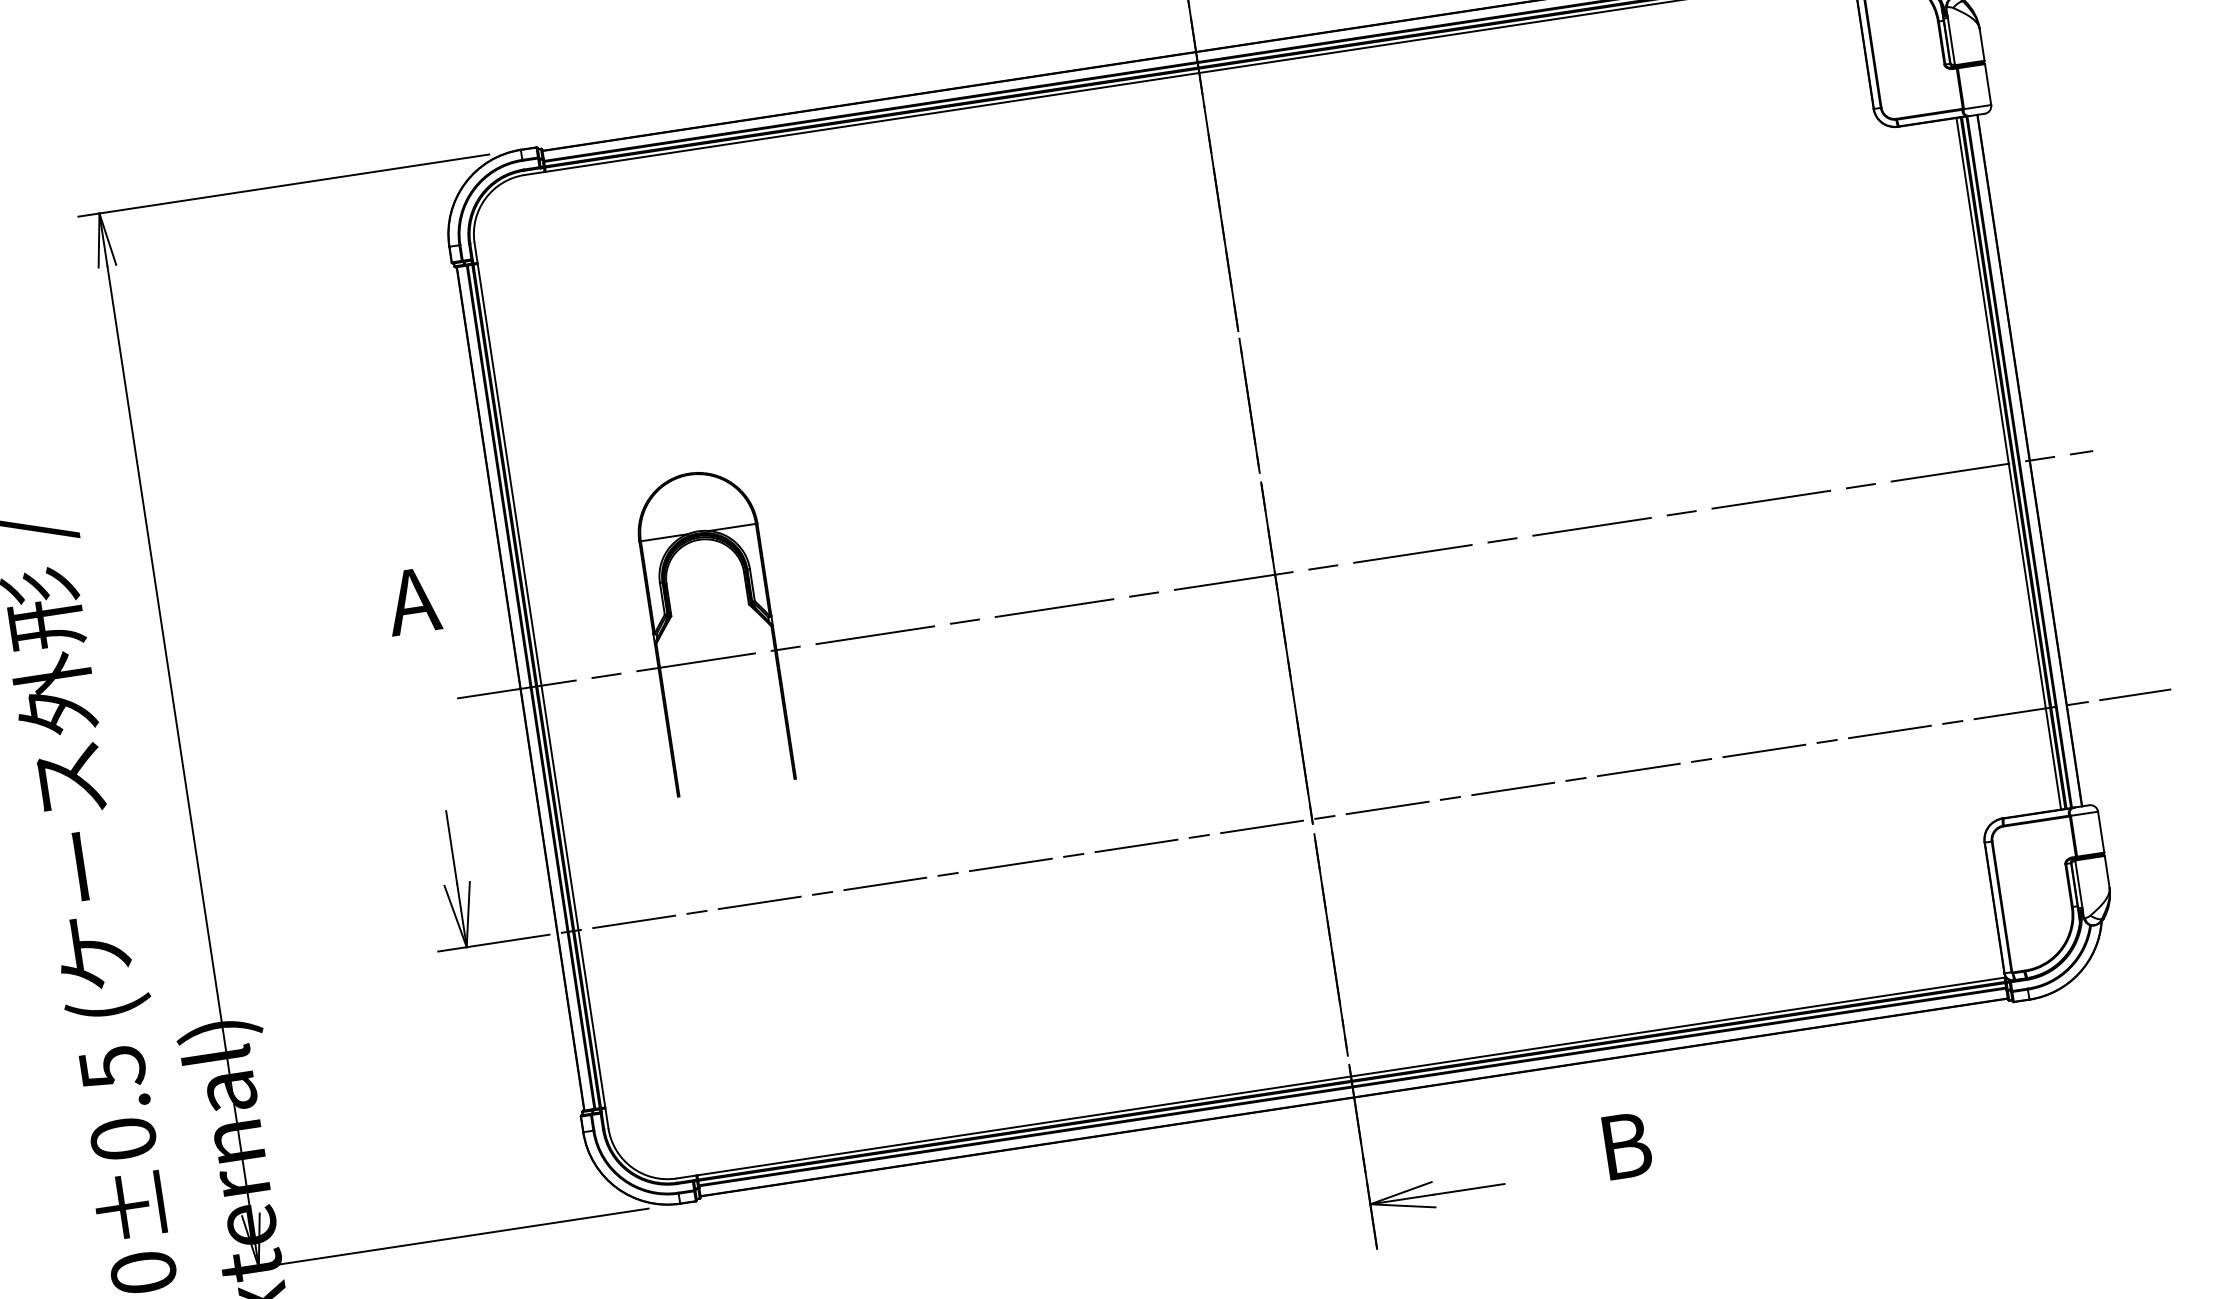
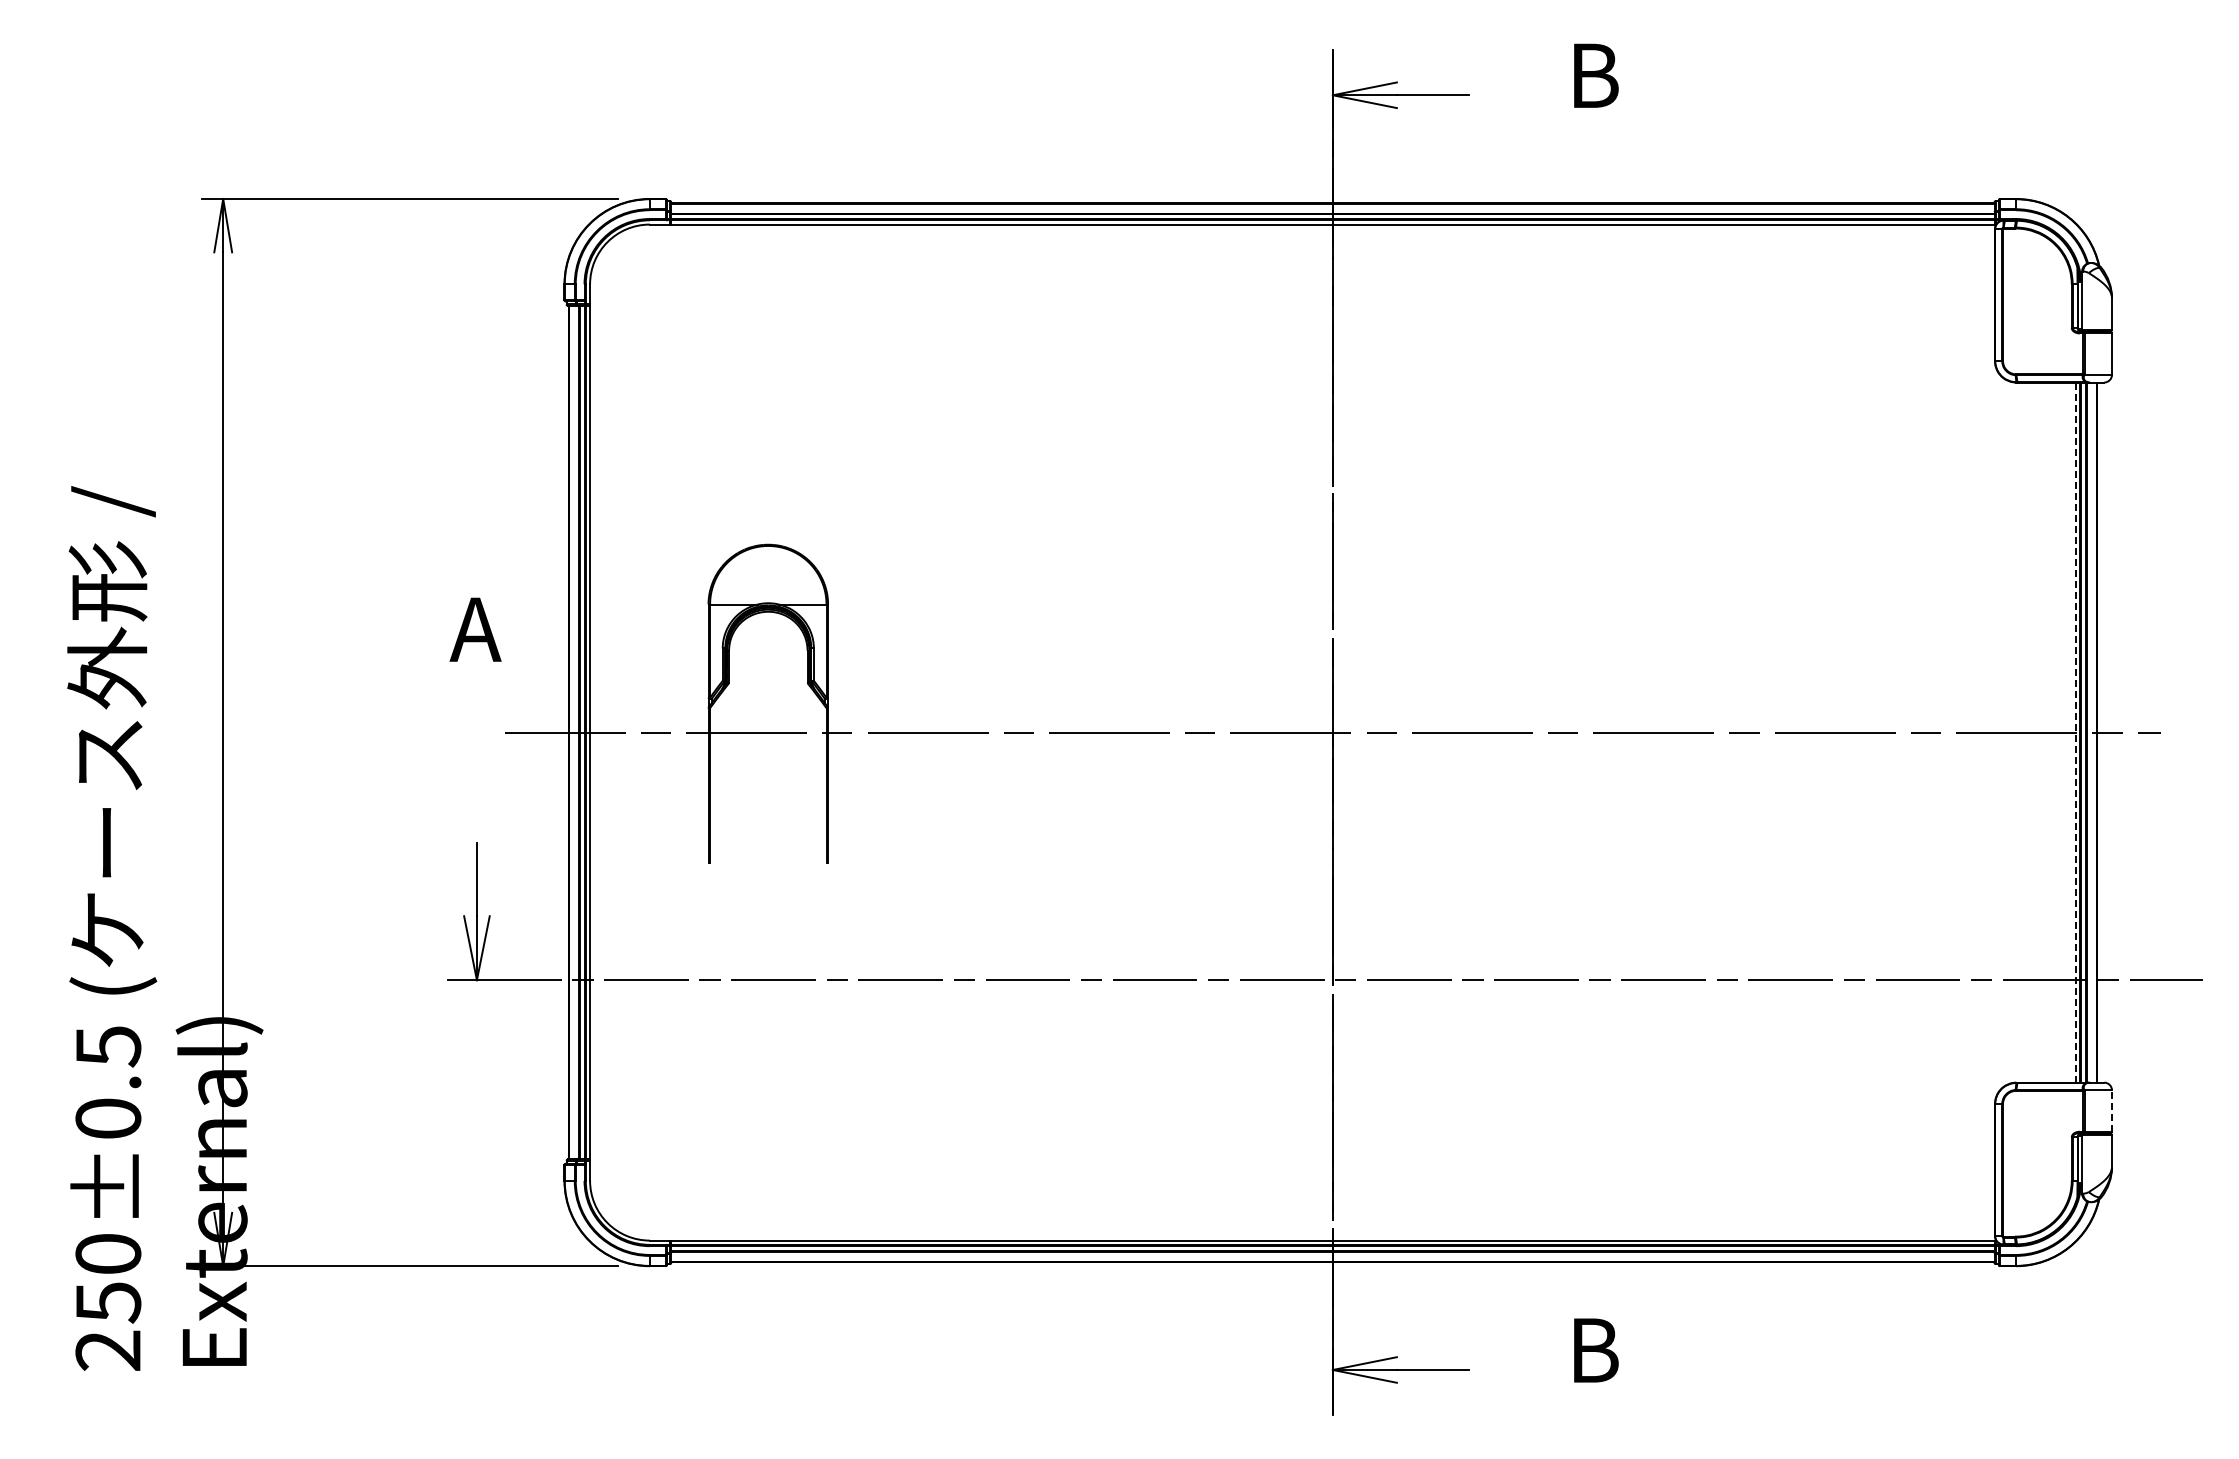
line: (2008, 464) -> (2075, 733), solid -> dashed
line: (2100, 832) -> (2111, 1111), solid -> dashed

